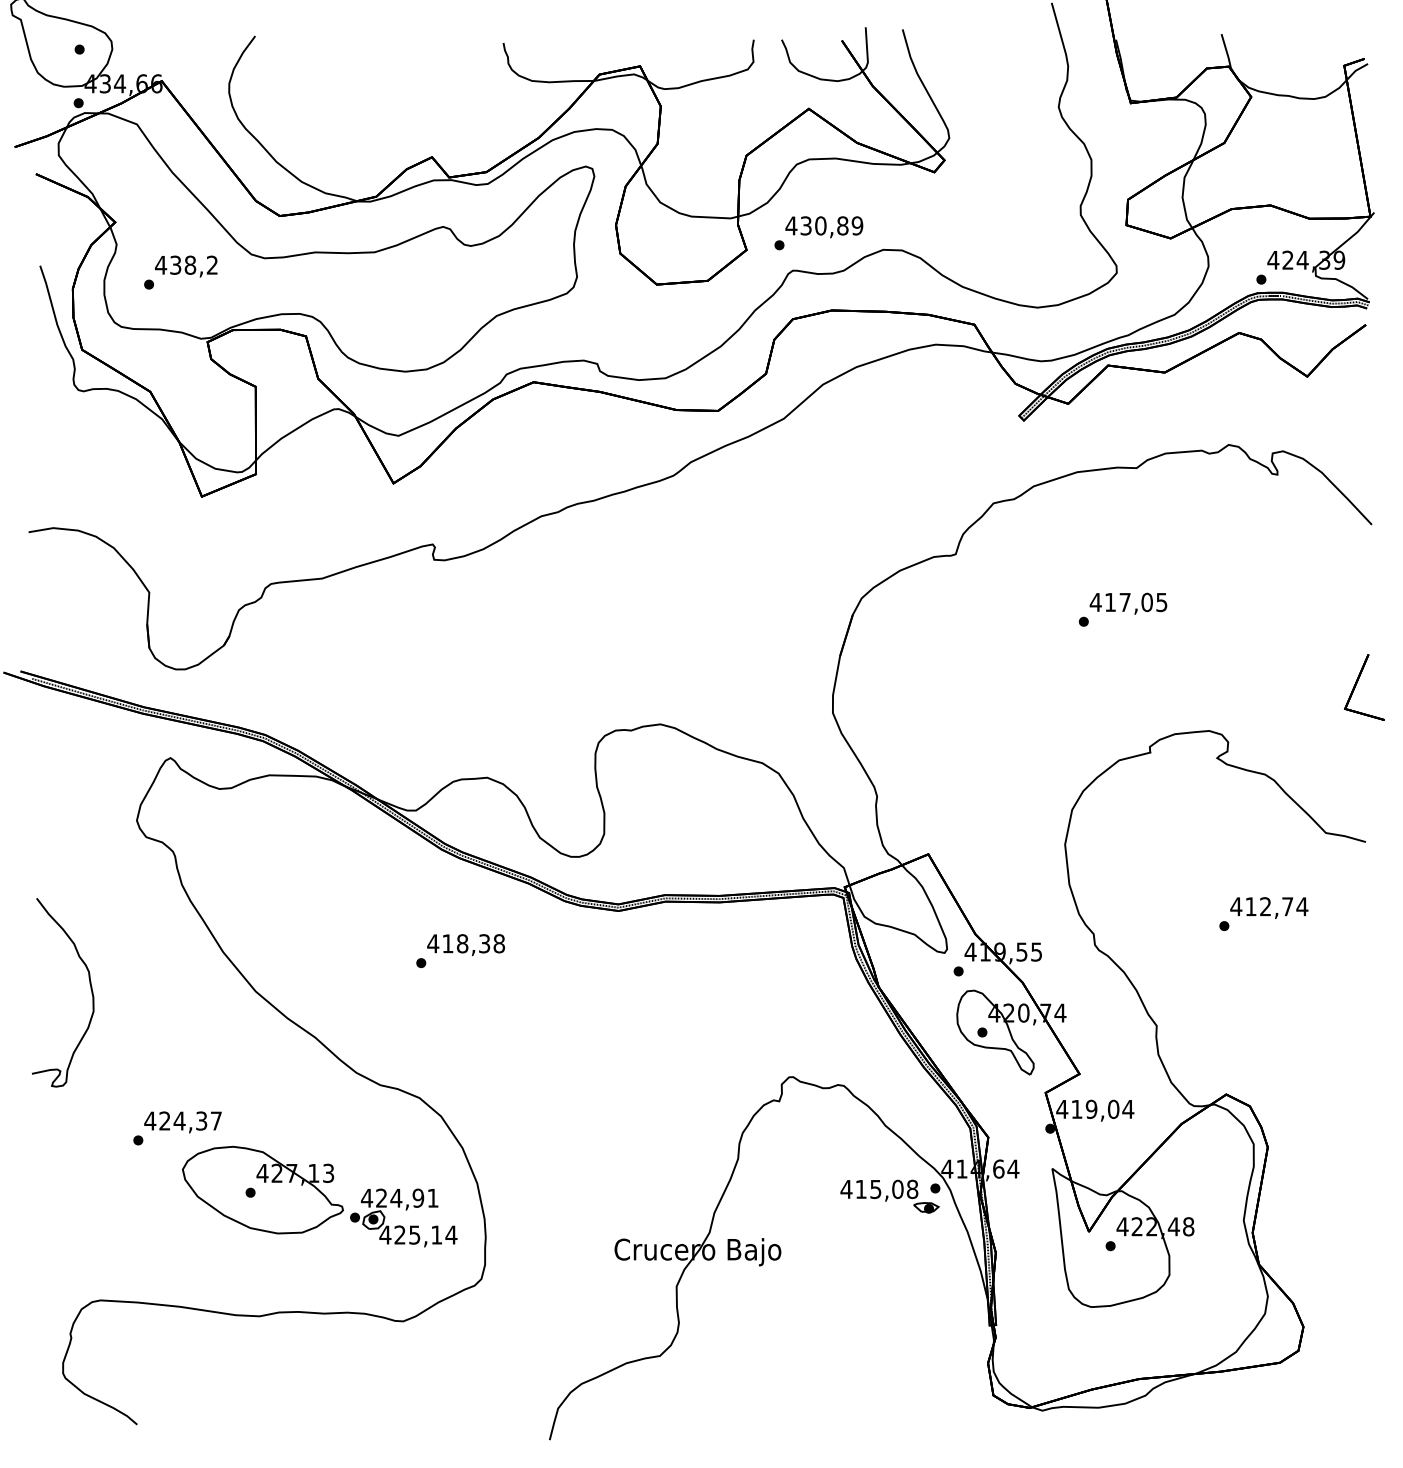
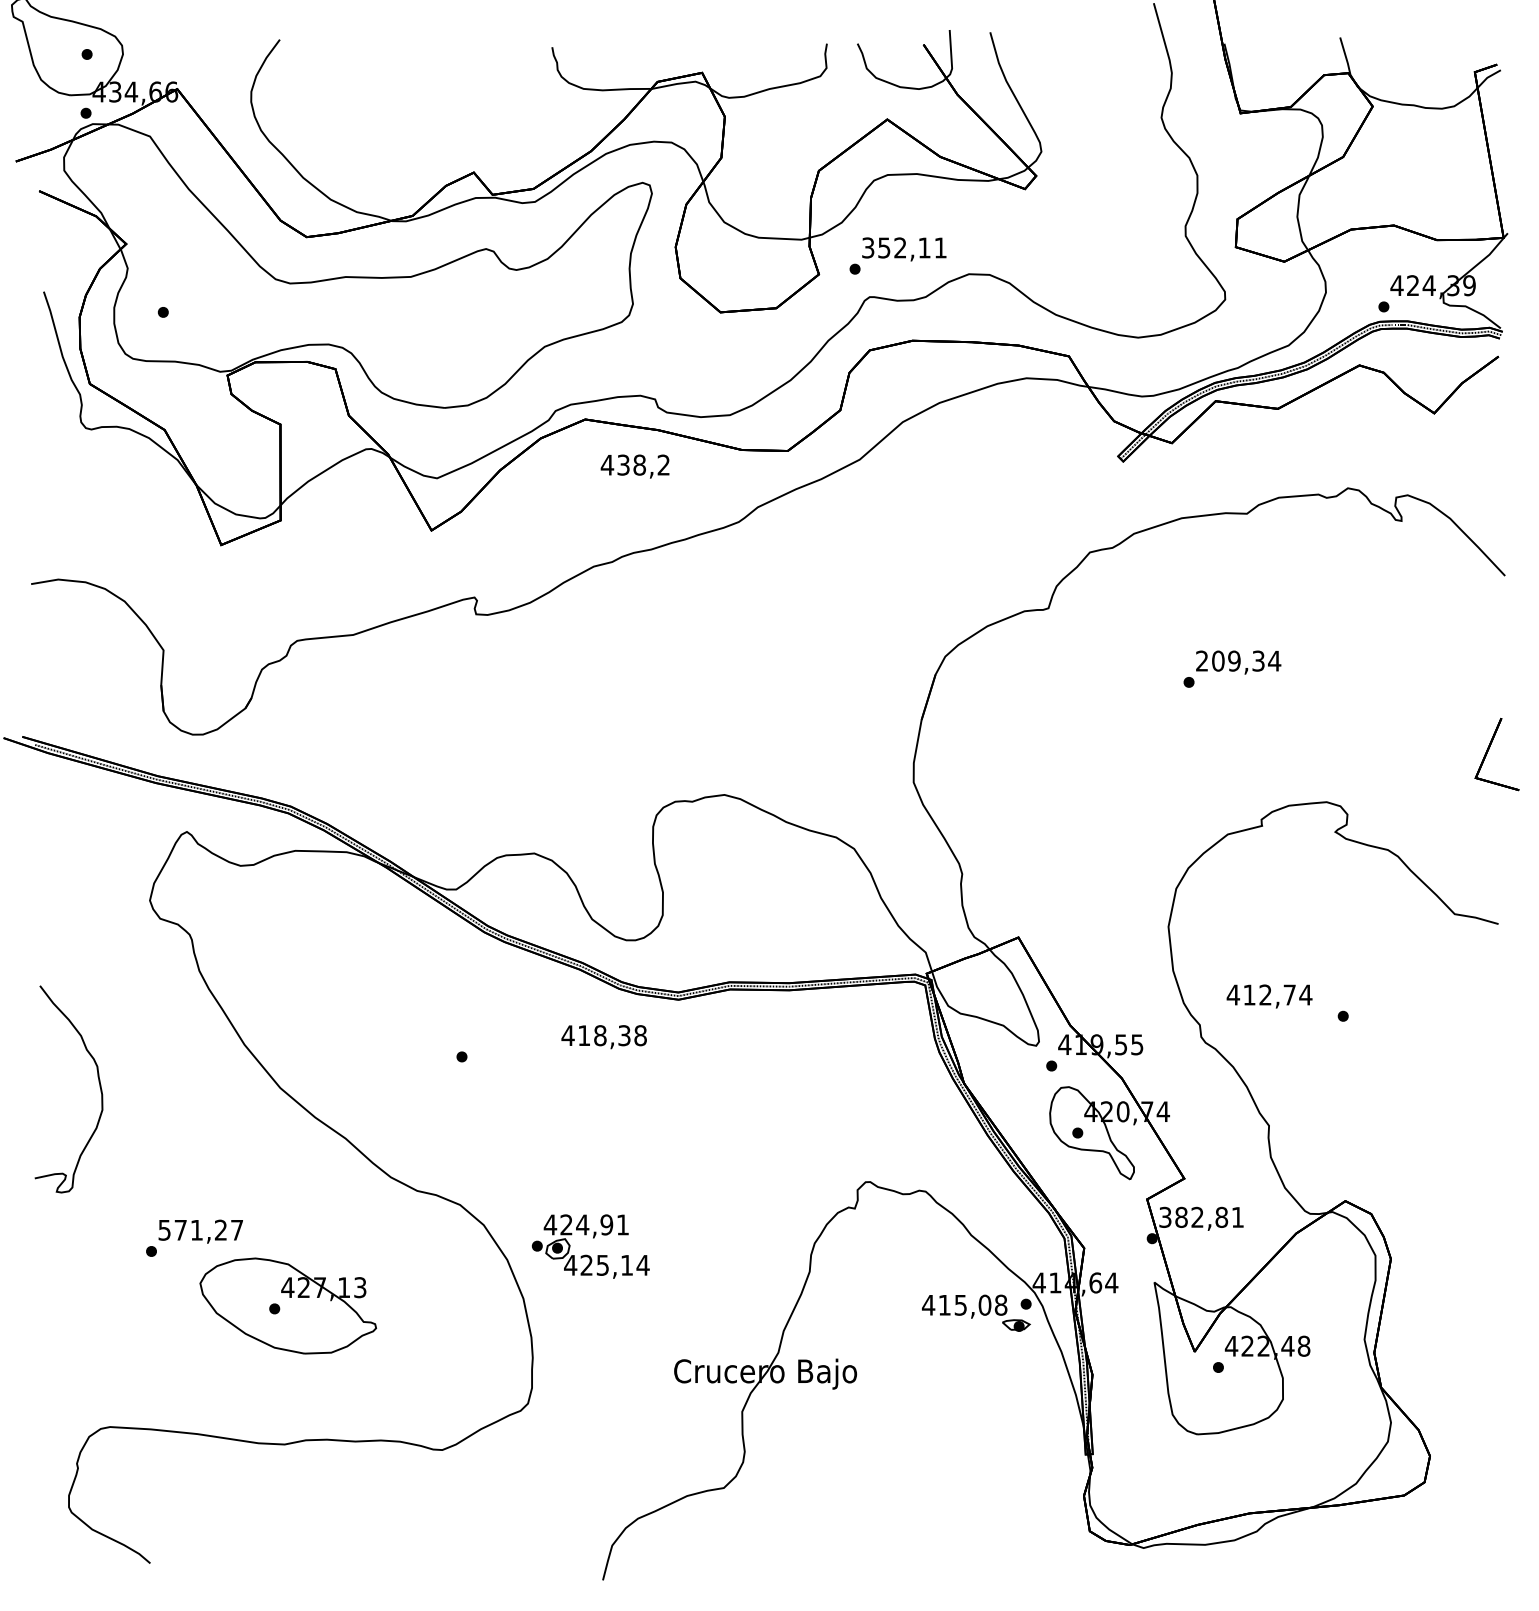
text: (823, 225) -> (903, 247), 430,89 -> 352,11
text: (185, 266) -> (634, 466), moved
text: (1128, 601) -> (1238, 660), 417,05 -> 209,34
text: (1269, 908) -> (1269, 996), moved
text: (465, 945) -> (603, 1037), moved
text: (1095, 1108) -> (1201, 1216), 419,04 -> 382,81
text: (175, 1120) -> (192, 1229), 424,37 -> 571,27
part: (406, 1210) -> (593, 1238), moved

